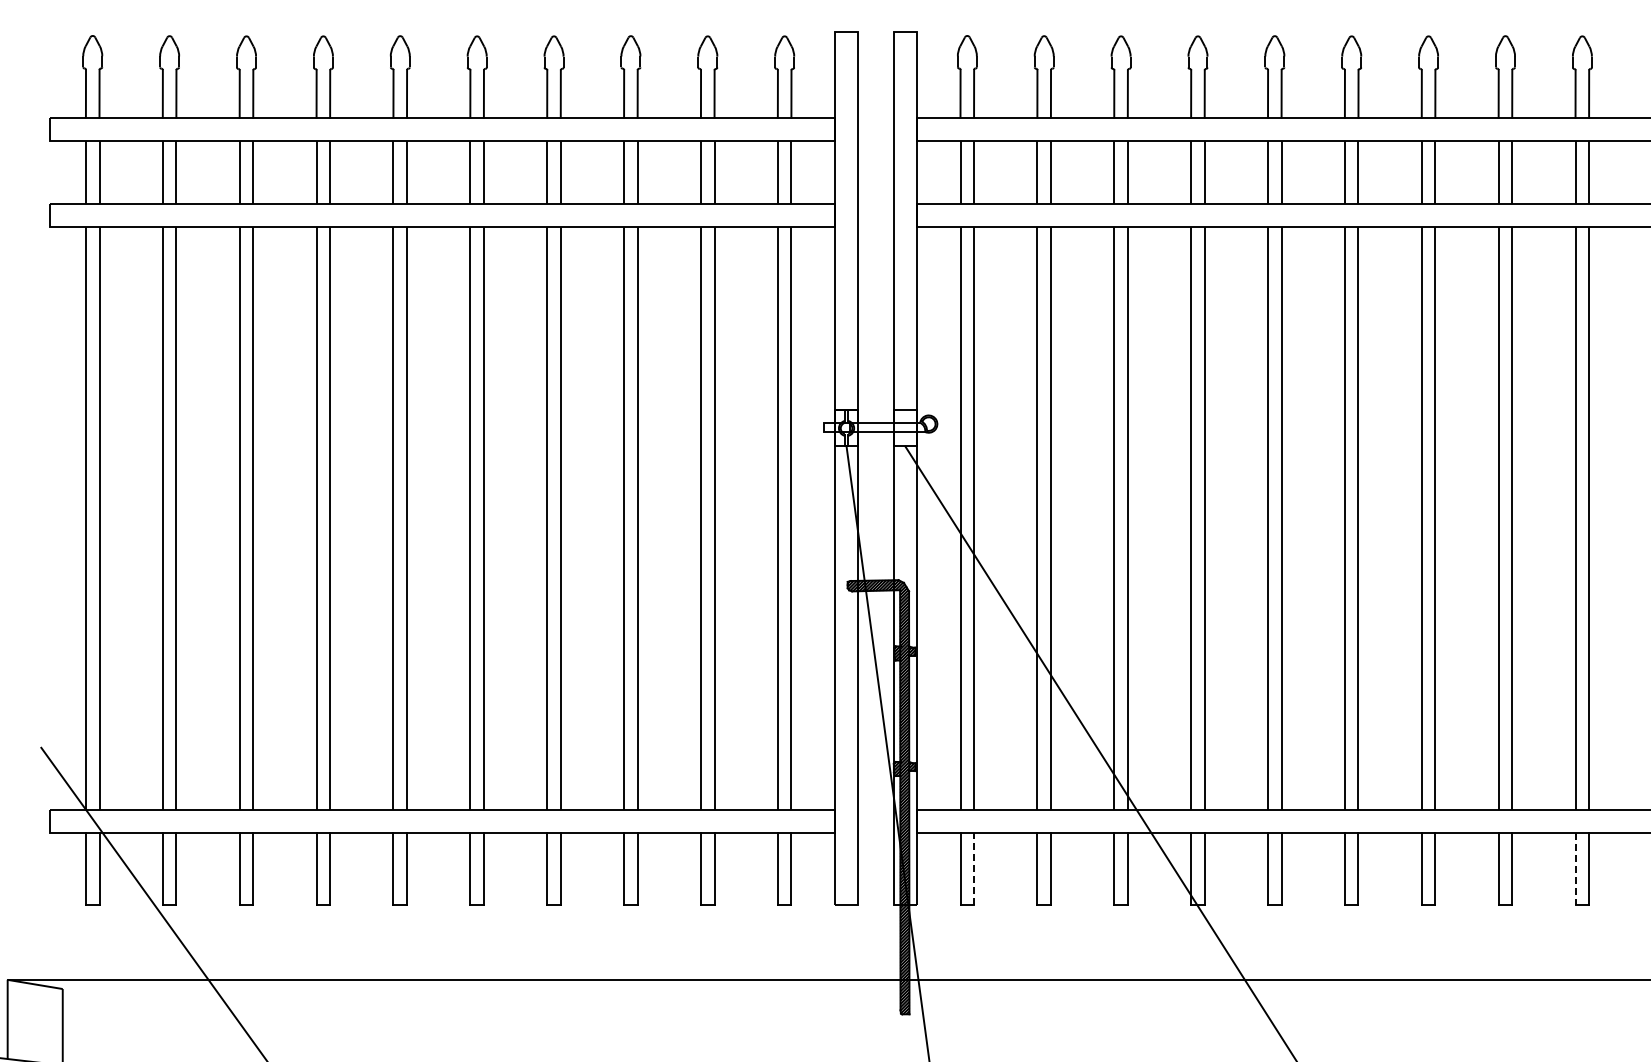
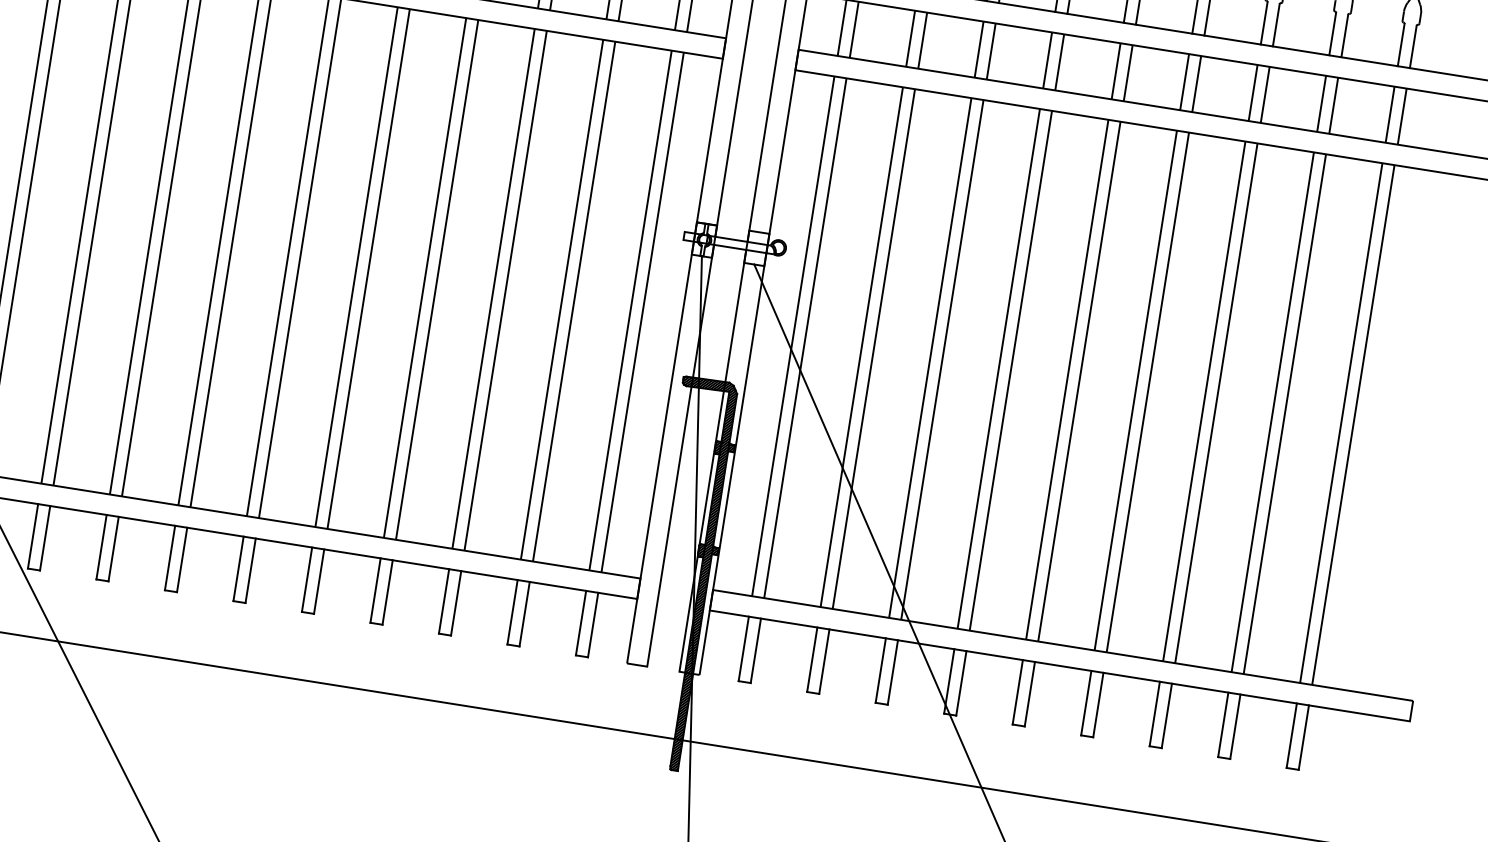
line: (974, 868) -> (756, 650), dashed -> solid
line: (1575, 869) -> (1291, 735), dashed -> solid

